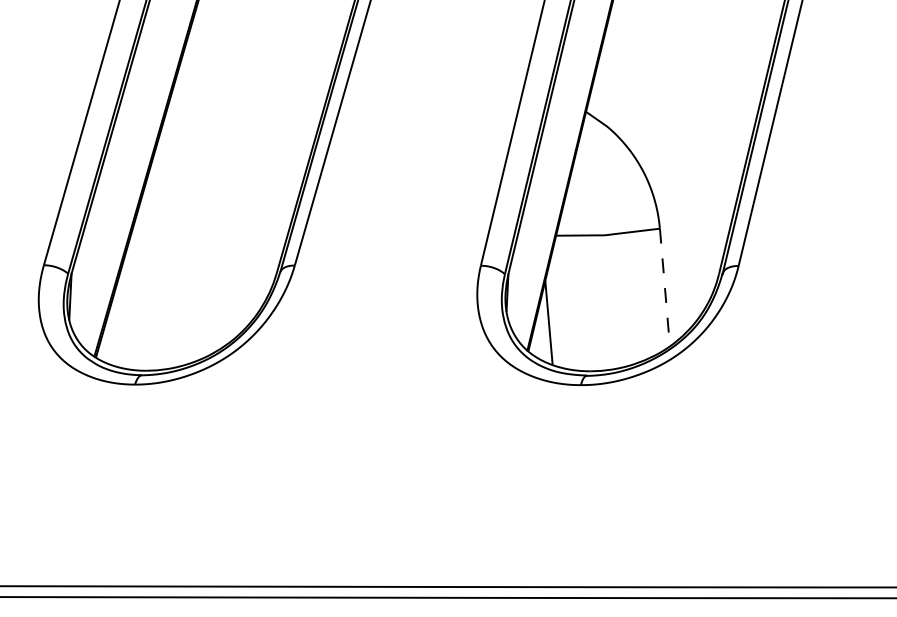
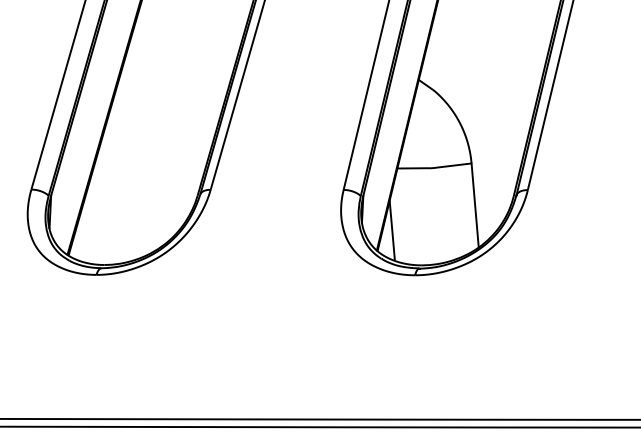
line: (664, 287) -> (474, 205), dashed -> solid

